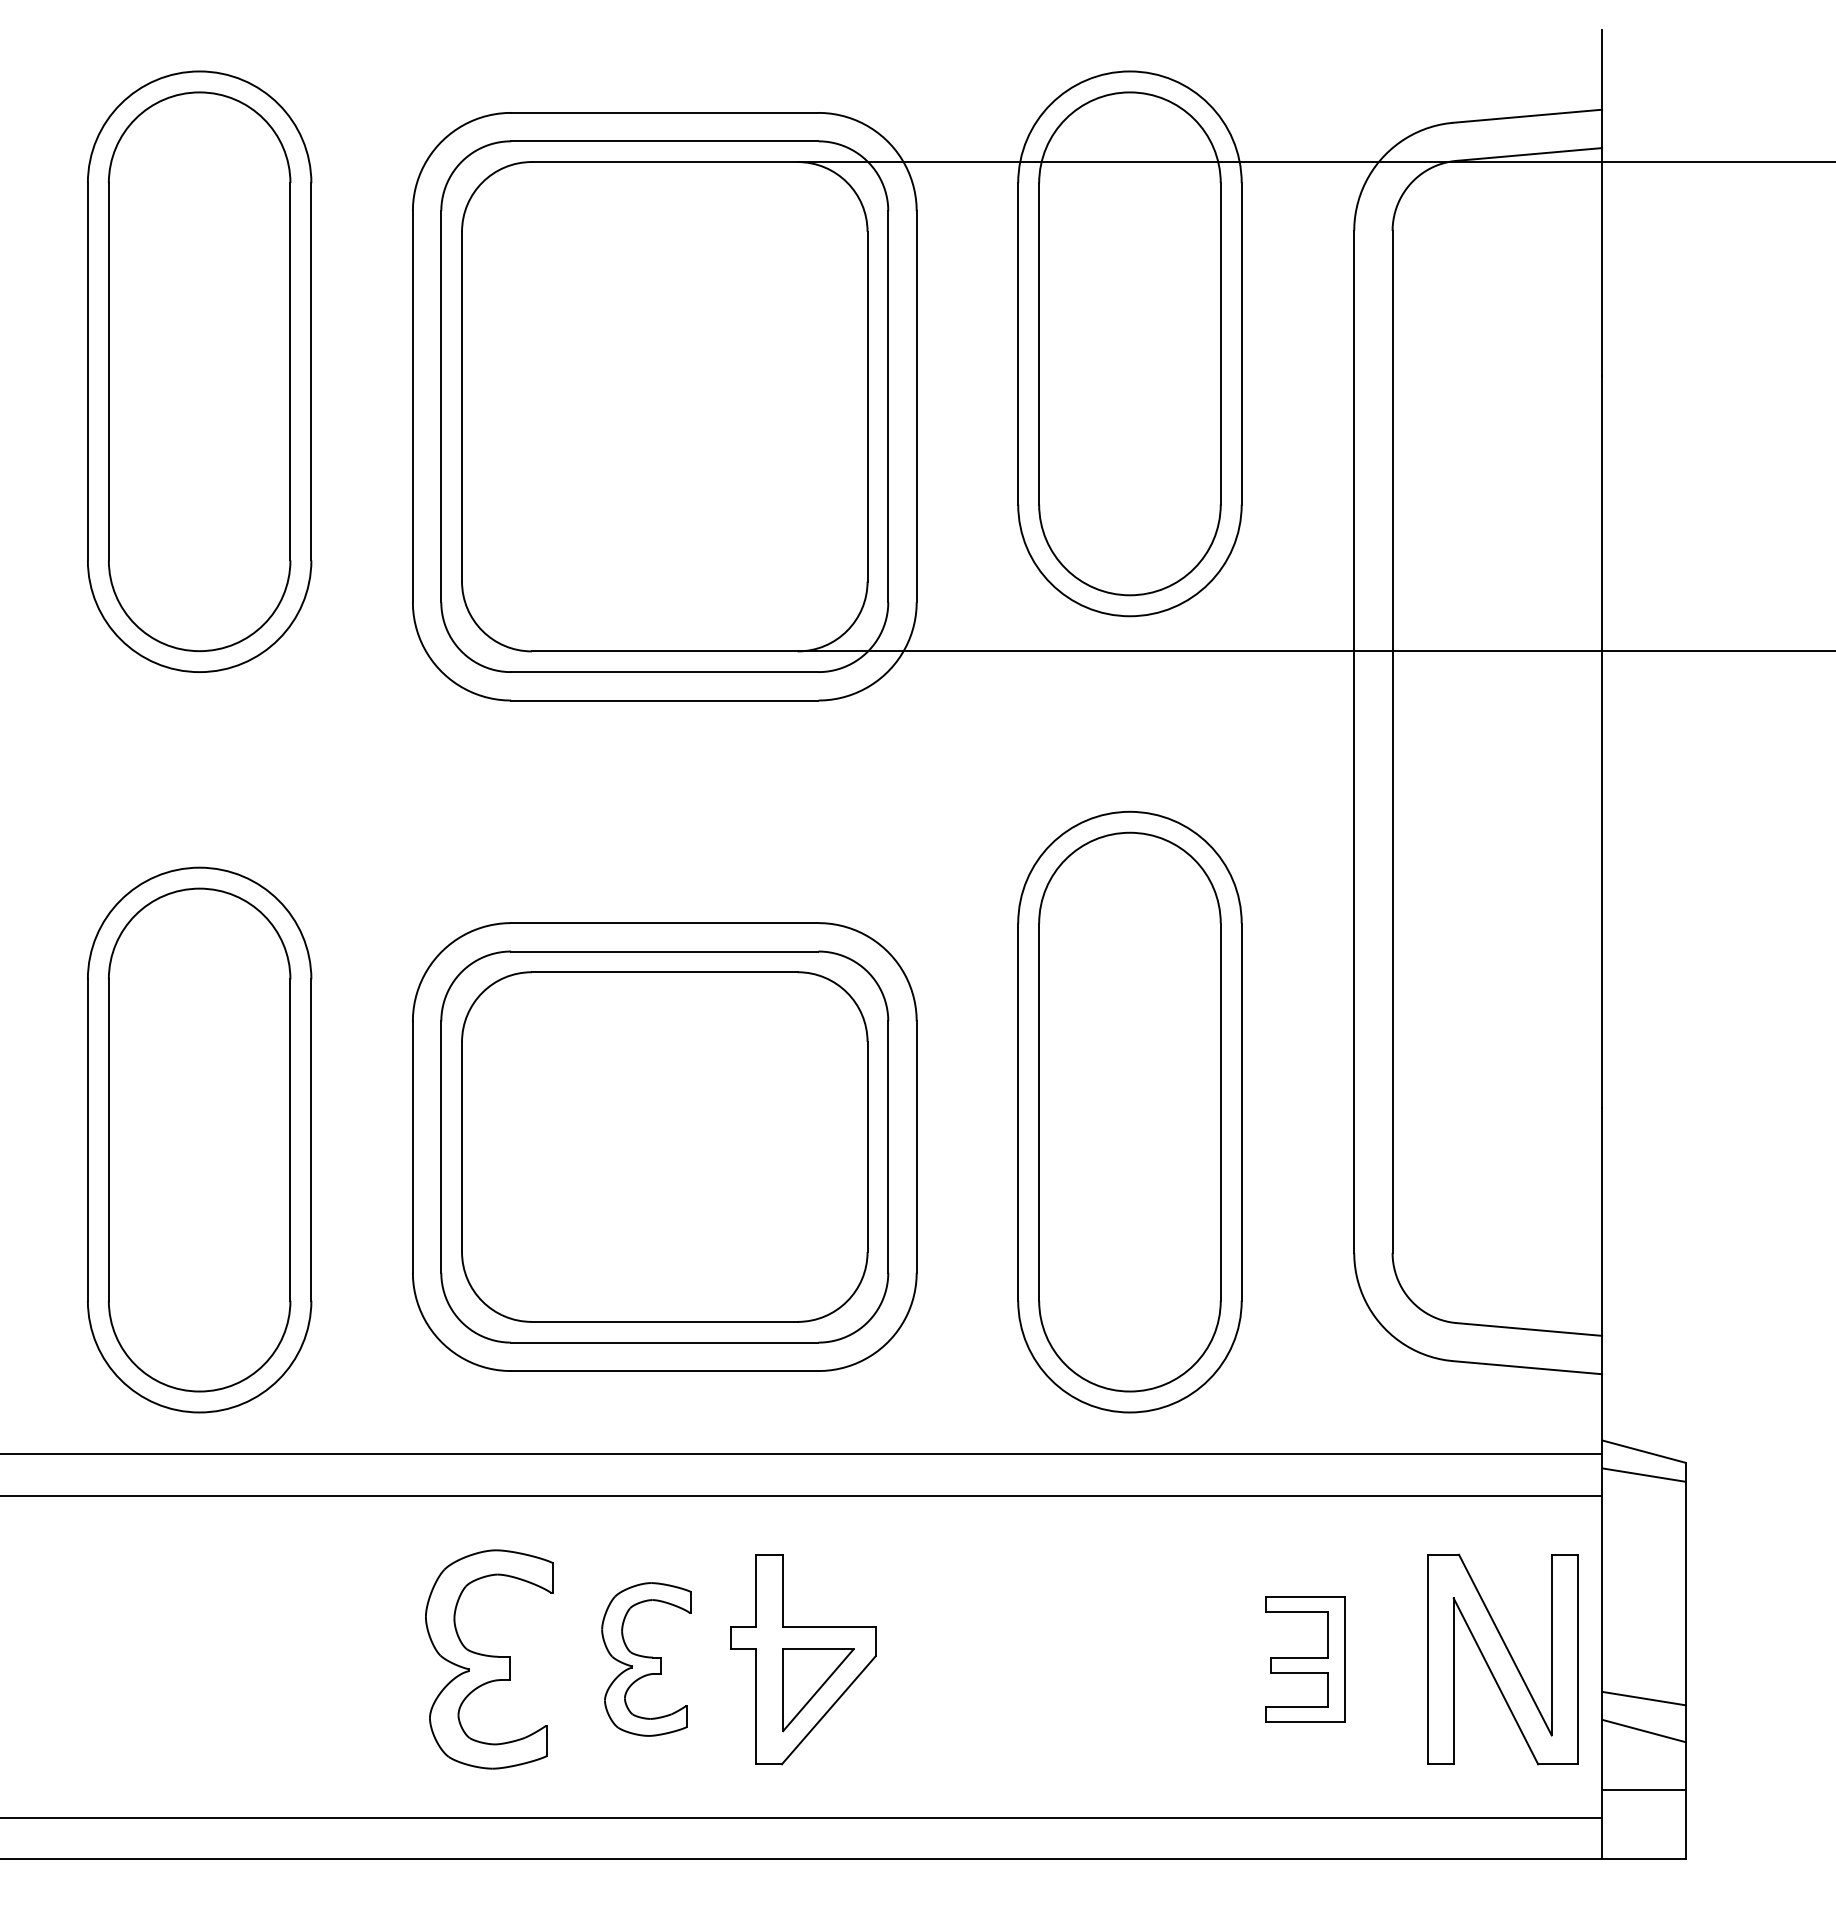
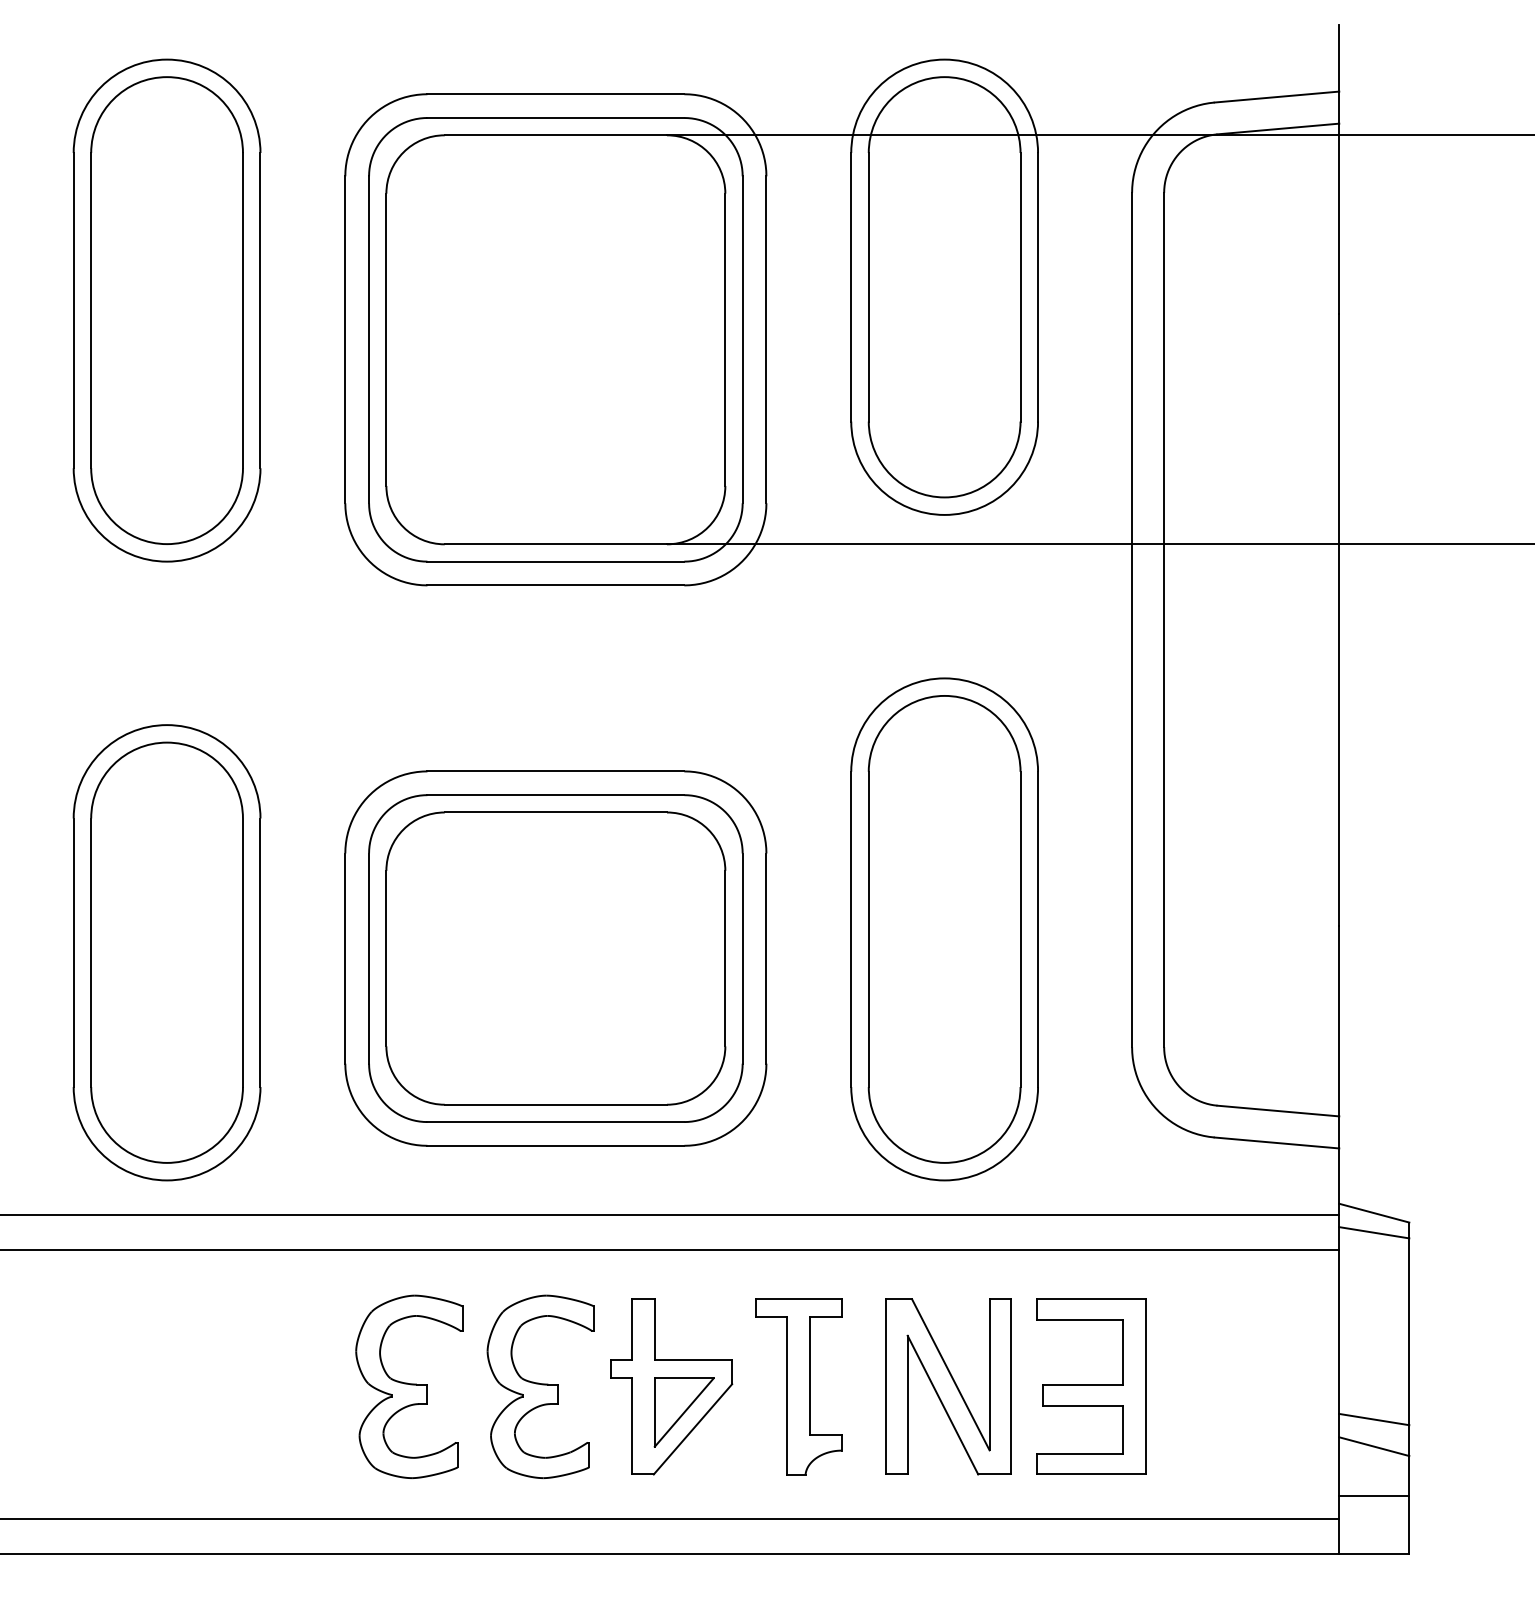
part: (646, 1659) -> (540, 1386), size x1.43
part: (955, 1659) -> (798, 1386), added
part: (1305, 1659) -> (1091, 1386), size x1.67
part: (1502, 1659) -> (948, 1386), moved

